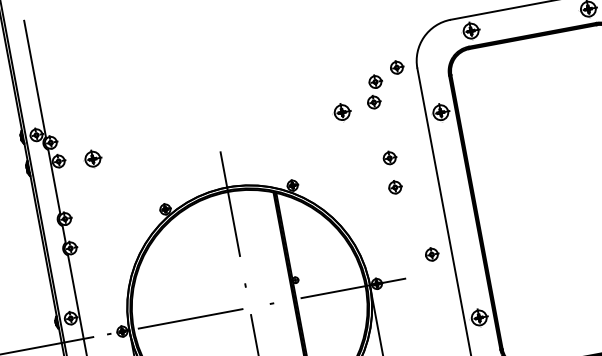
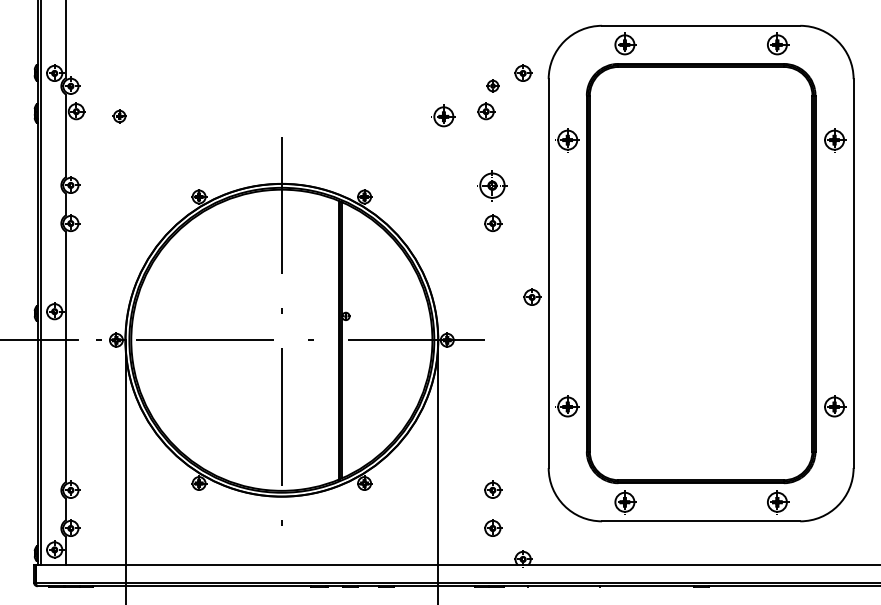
part: (375, 81) -> (493, 85), size x0.7
part: (390, 157) -> (493, 184), size x1.6
part: (92, 158) -> (119, 115), size x0.6
part: (432, 253) -> (532, 296), moved

